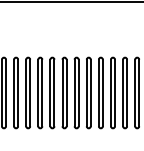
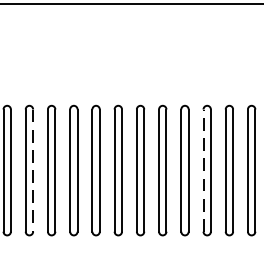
line: (110, 92) -> (202, 169), solid -> dashed
line: (18, 93) -> (33, 171), solid -> dashed

